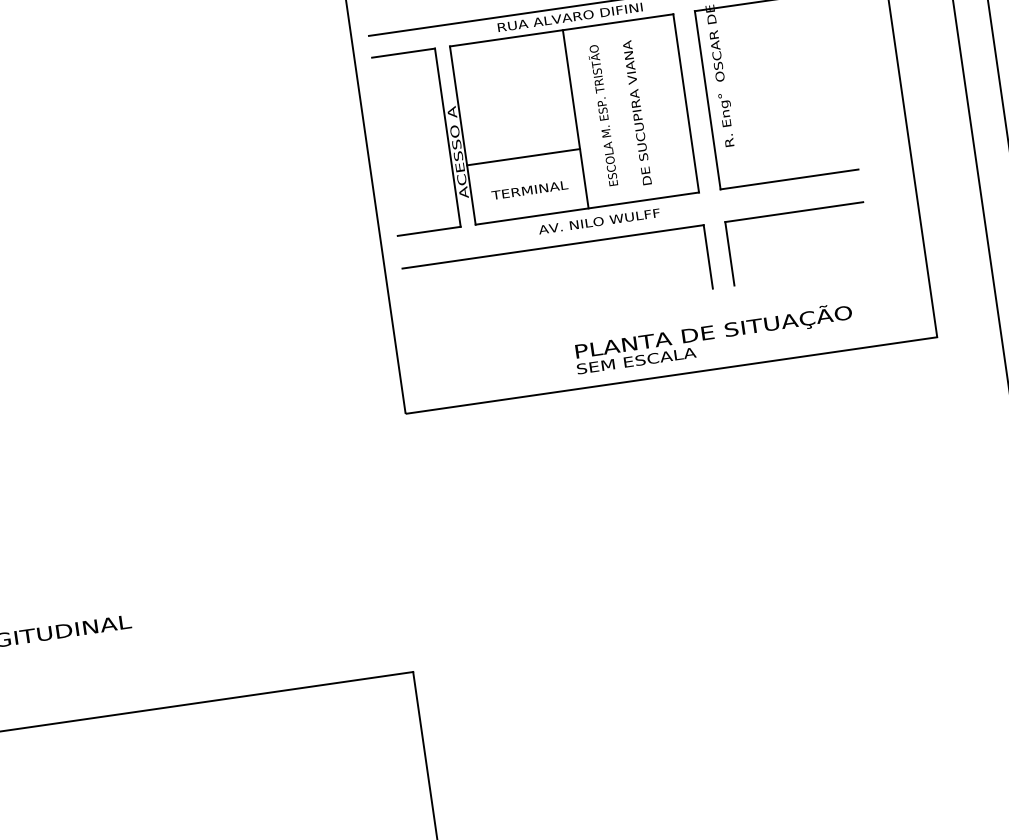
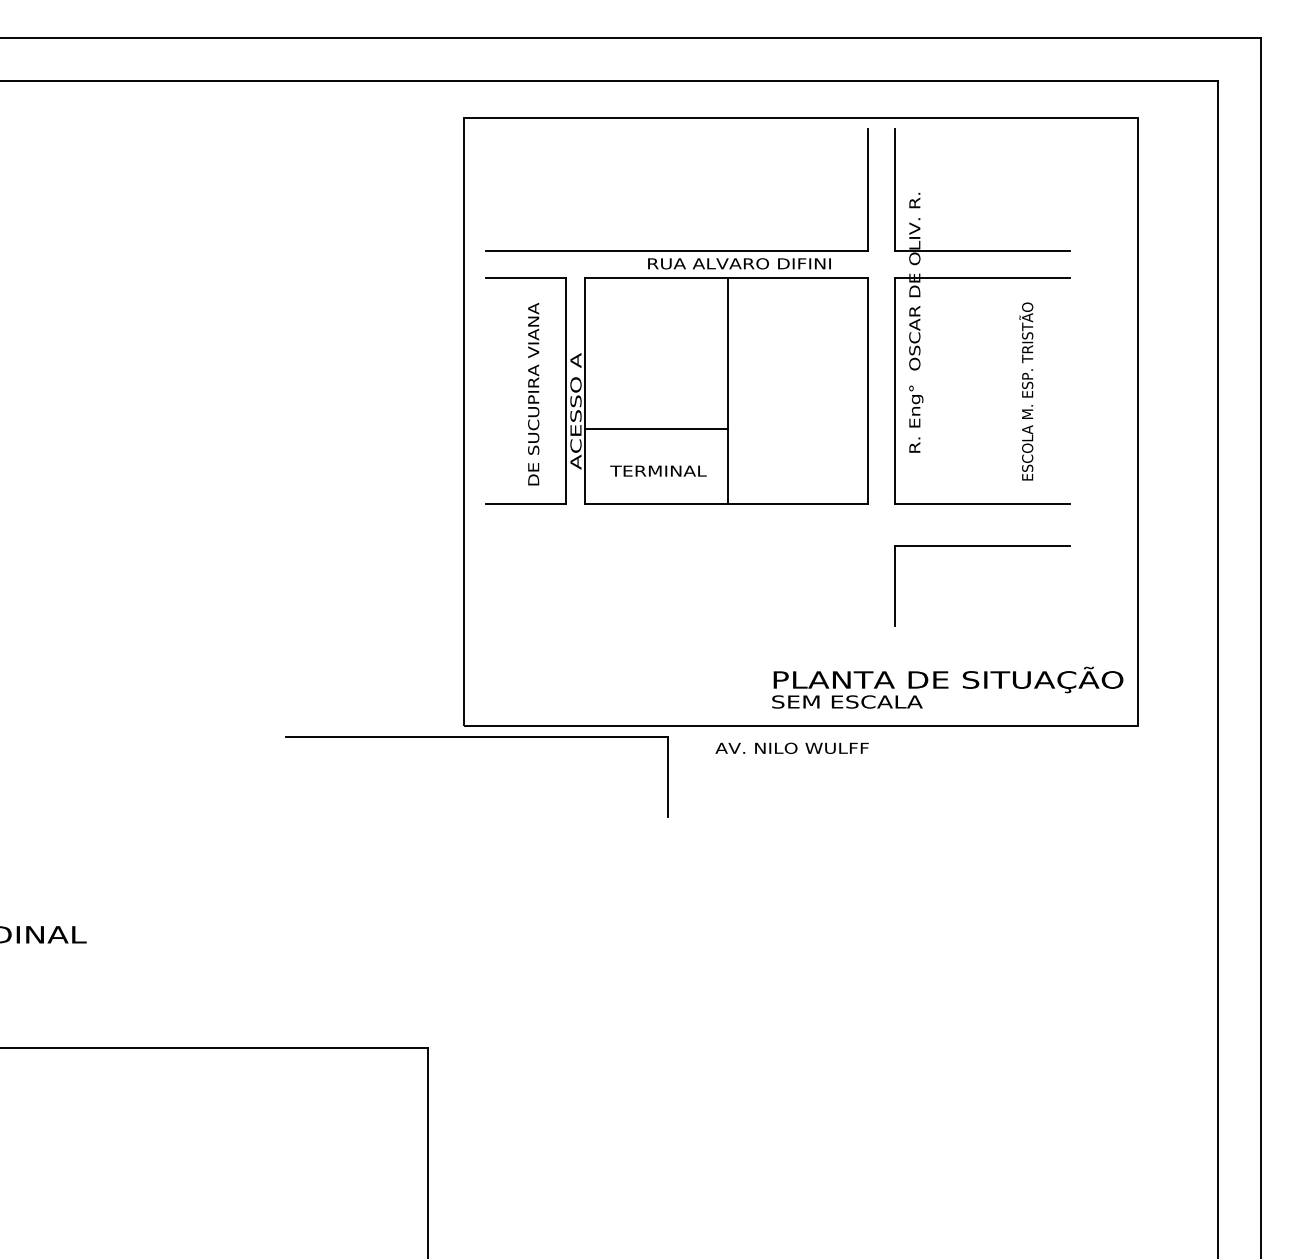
text: (637, 113) -> (533, 394), moved
text: (602, 115) -> (1026, 391), moved
text: (598, 220) -> (791, 747), moved
part: (552, 247) -> (476, 737), moved
text: (713, 338) -> (947, 687), moved

